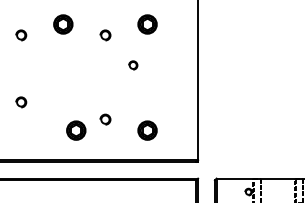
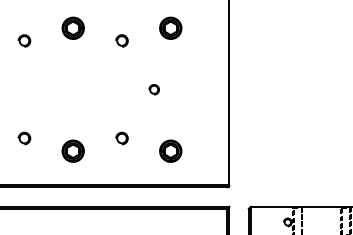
part: (132, 65) -> (153, 89), moved
part: (21, 102) -> (24, 138), moved
part: (75, 129) -> (72, 150), moved

